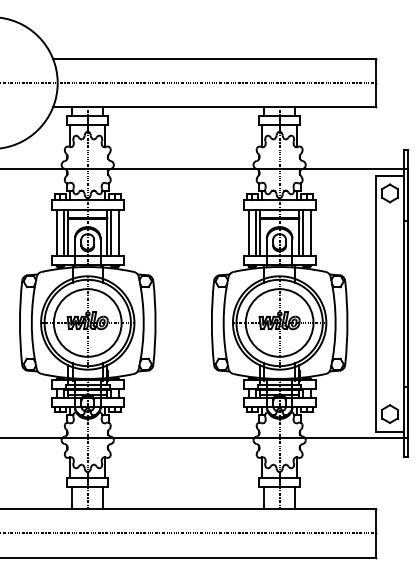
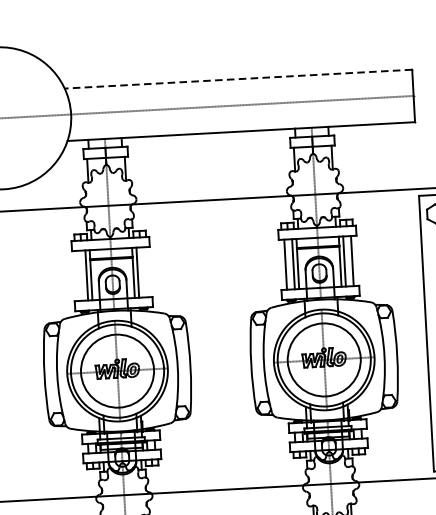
line: (213, 58) -> (237, 78), solid -> dashed
line: (56, 232) -> (78, 275), removed
line: (118, 232) -> (145, 271), removed

